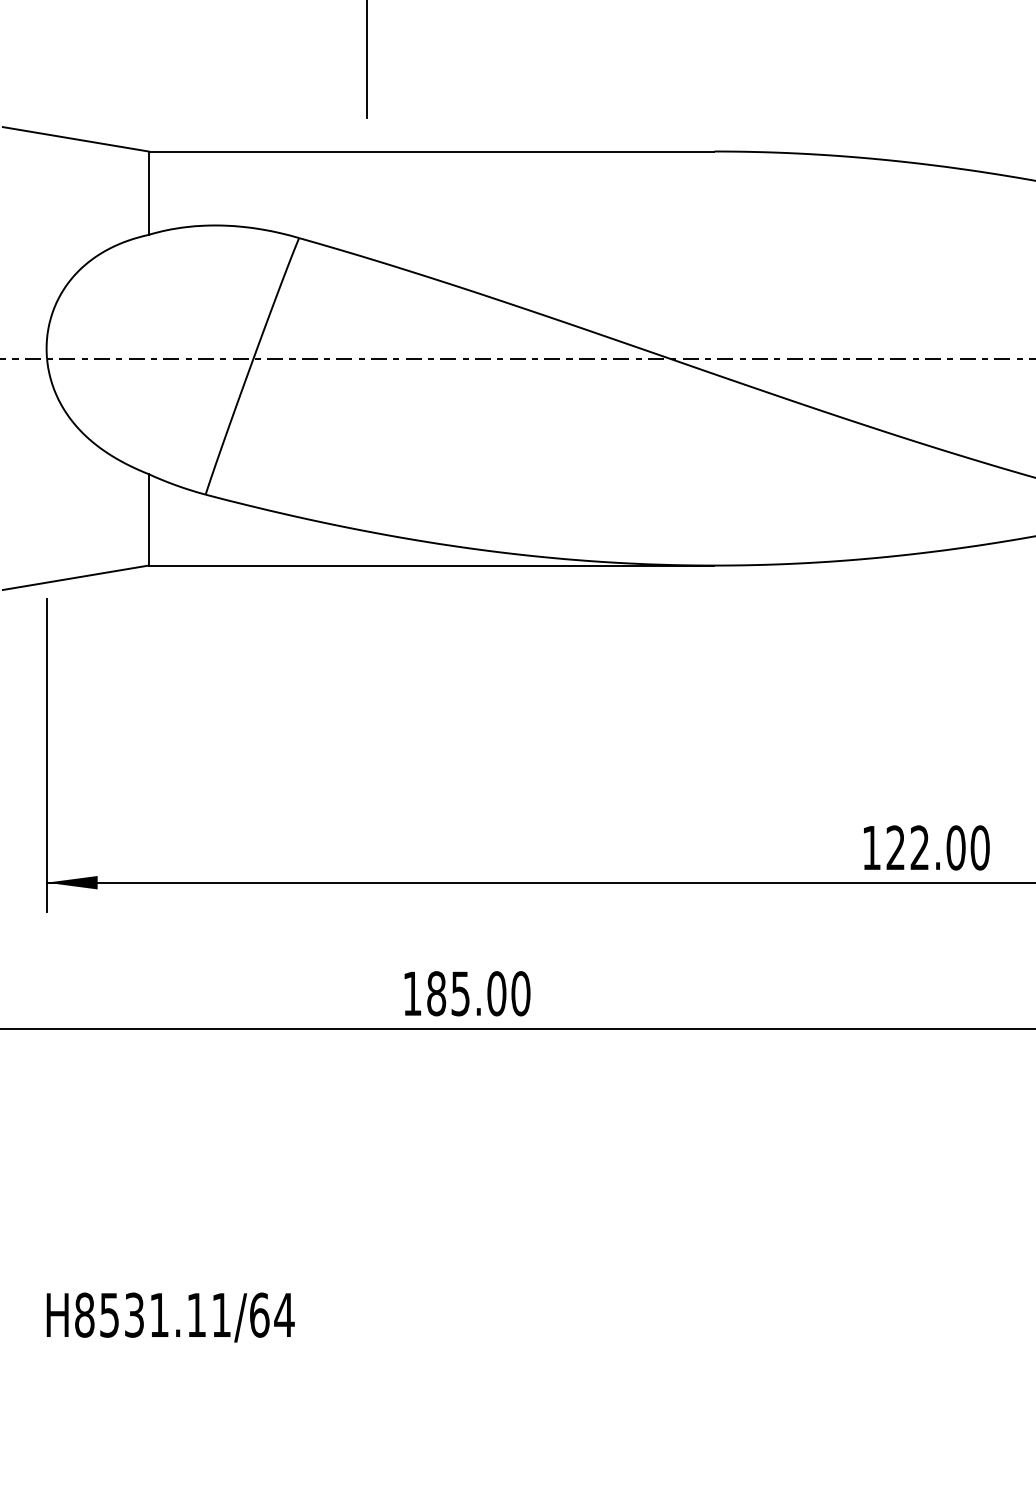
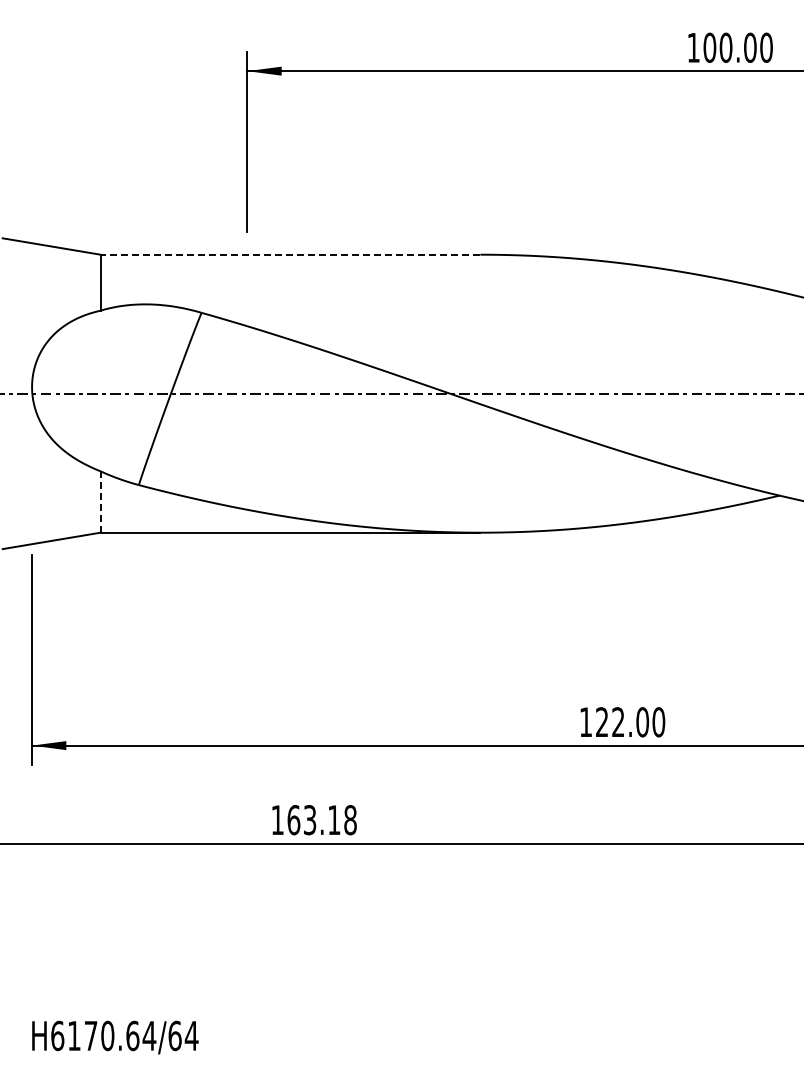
line: (431, 151) -> (290, 254), solid -> dashed
line: (148, 520) -> (100, 502), solid -> dashed
text: (477, 994) -> (321, 820), 185.00 -> 163.18
text: (153, 1314) -> (103, 1035), H8531.11/64 -> H6170.64/64

